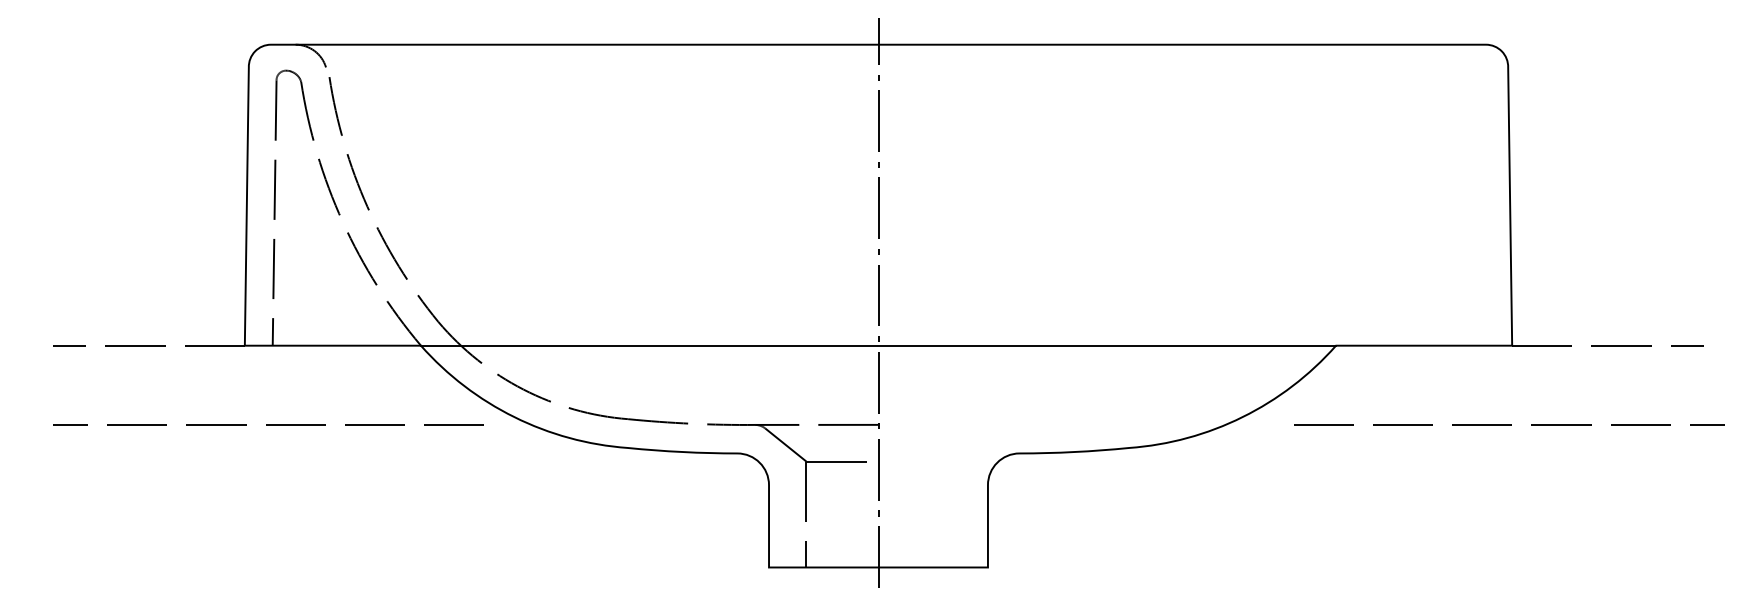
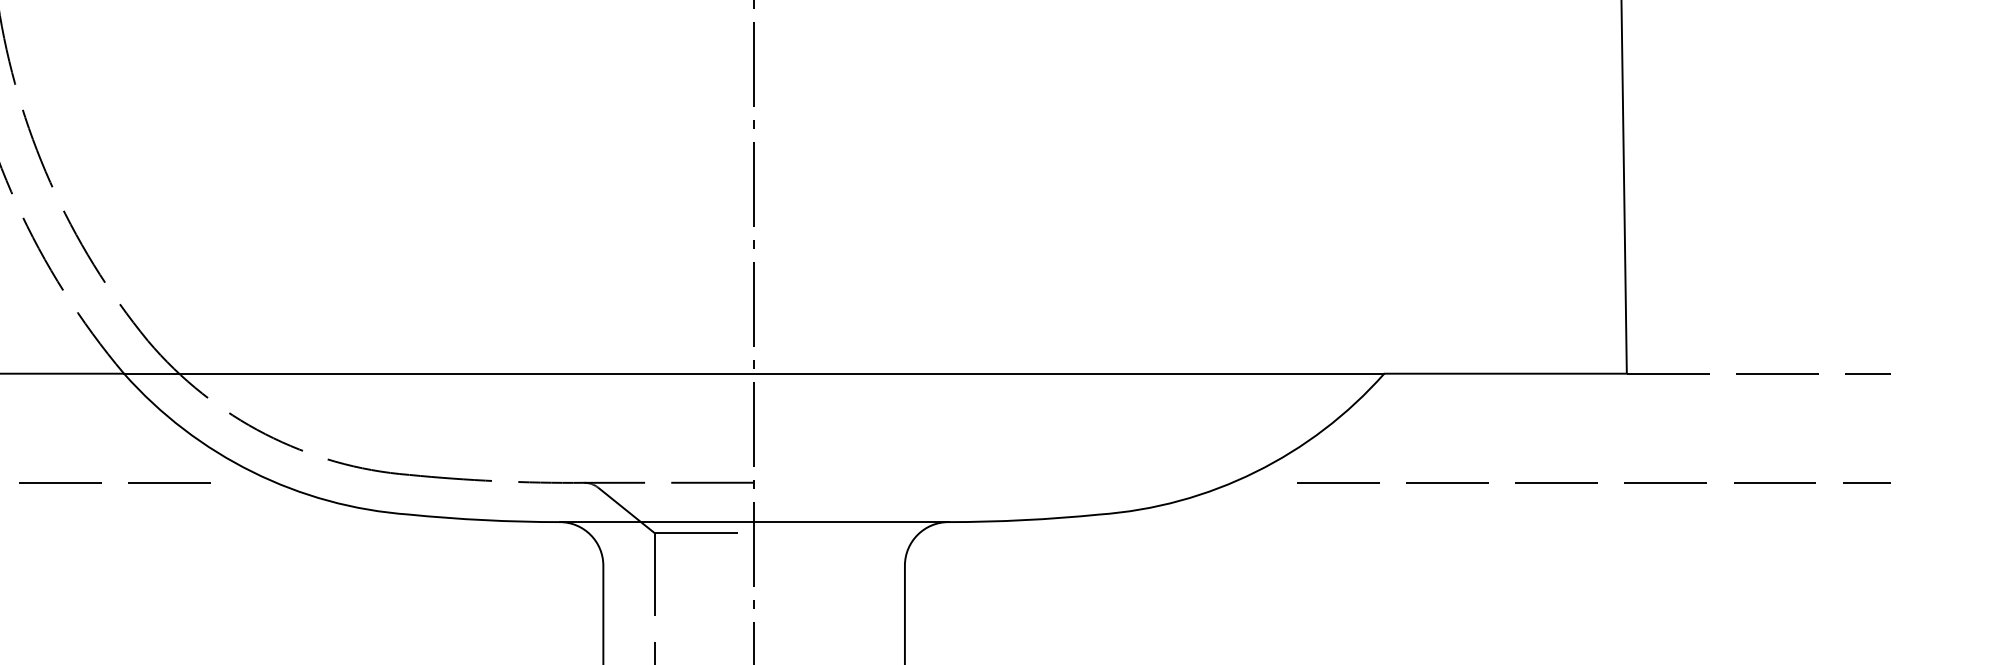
line: (1509, 424) -> (1594, 482), moved
line: (878, 453) -> (754, 522), added

